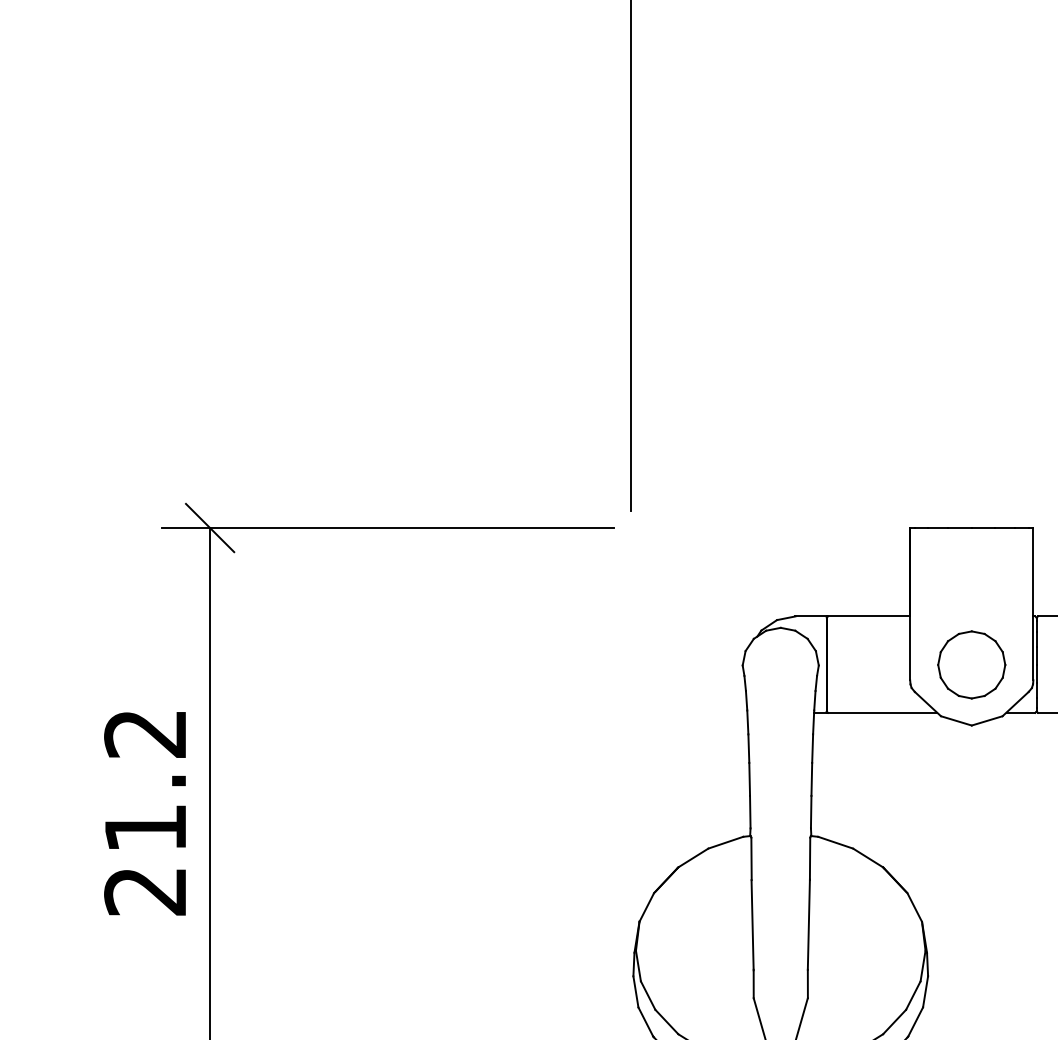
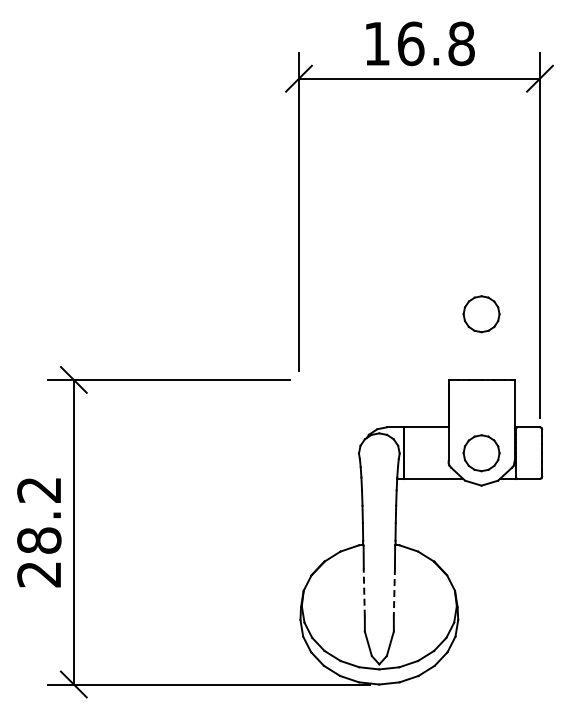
part: (971, 405) -> (481, 314), added
text: (145, 827) -> (39, 540), 21.2 -> 28.2
line: (753, 925) -> (364, 592), solid -> dashed
line: (809, 925) -> (394, 592), solid -> dashed

